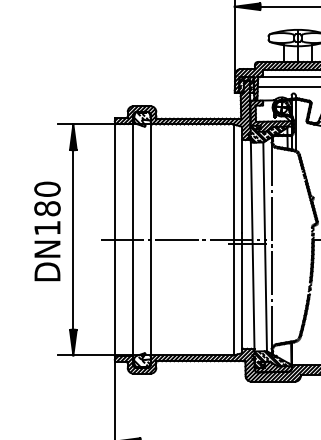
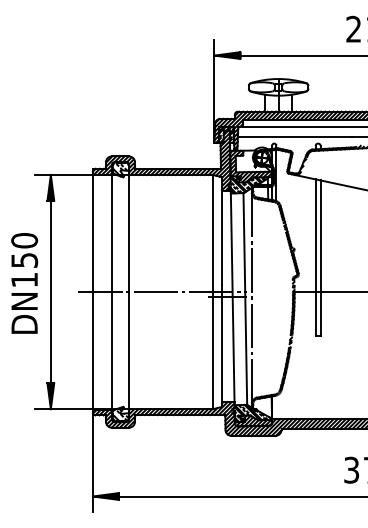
text: (47, 208) -> (24, 260), DN180 -> DN150

